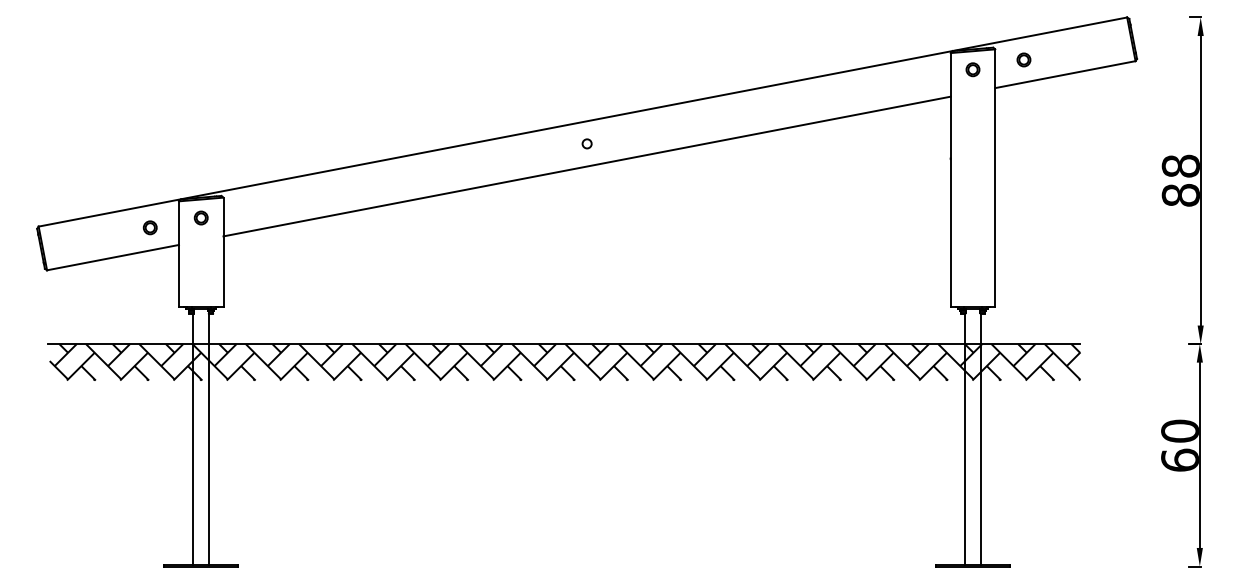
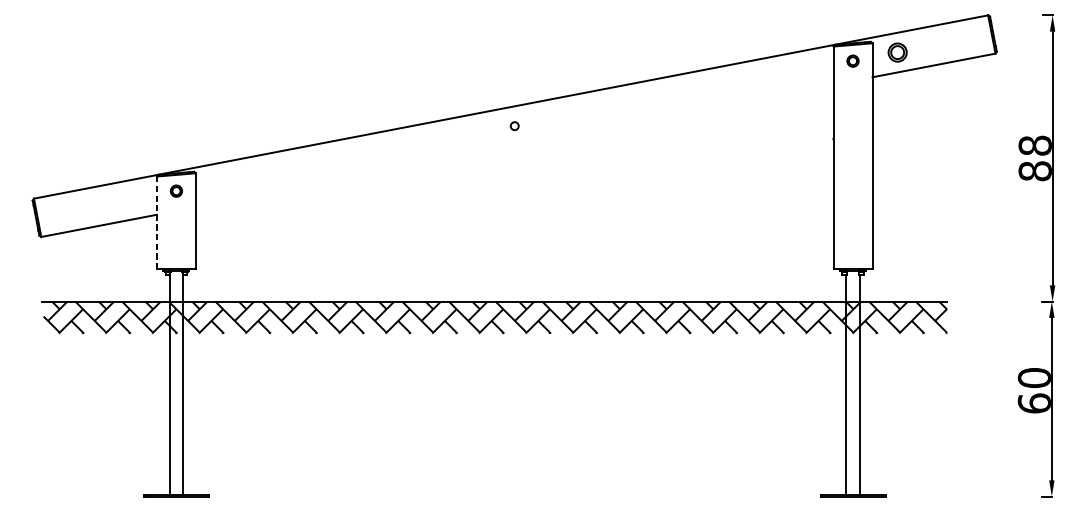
part: (1023, 59) -> (897, 52), size x1.6
line: (586, 166) -> (514, 145), removed
part: (149, 227) -> (131, 199), removed
line: (179, 254) -> (157, 223), solid -> dashed

